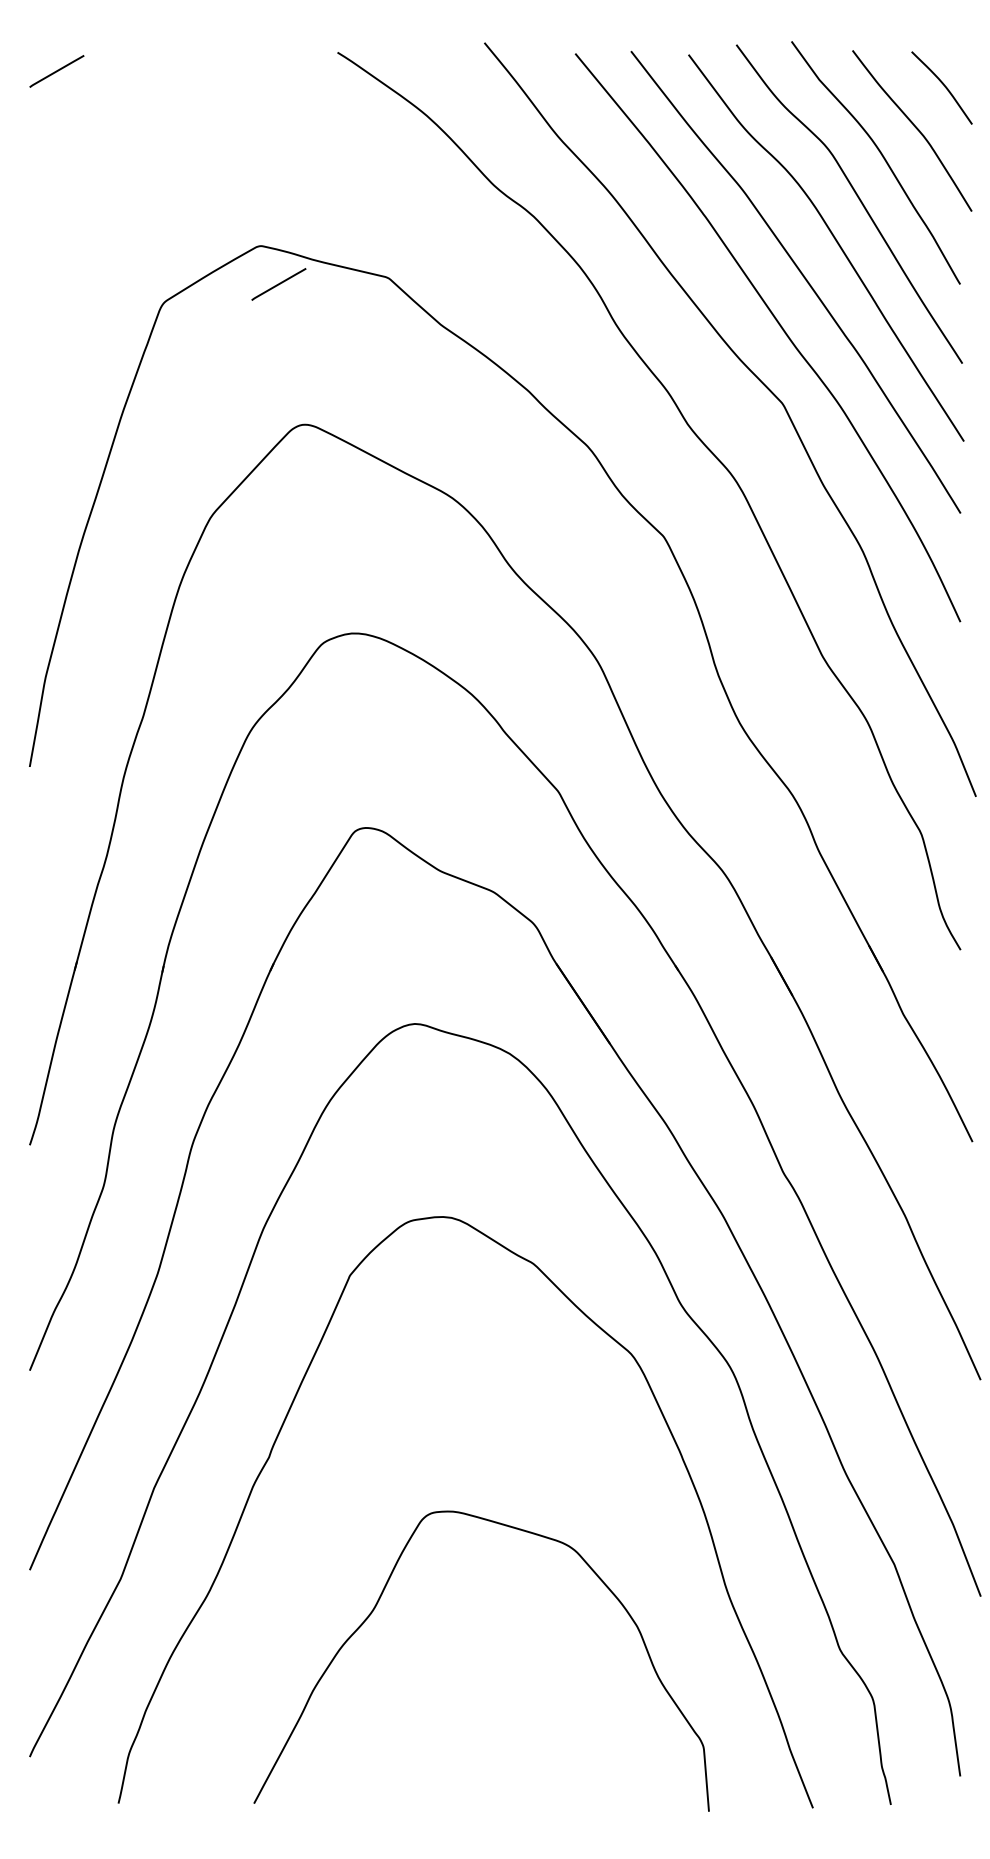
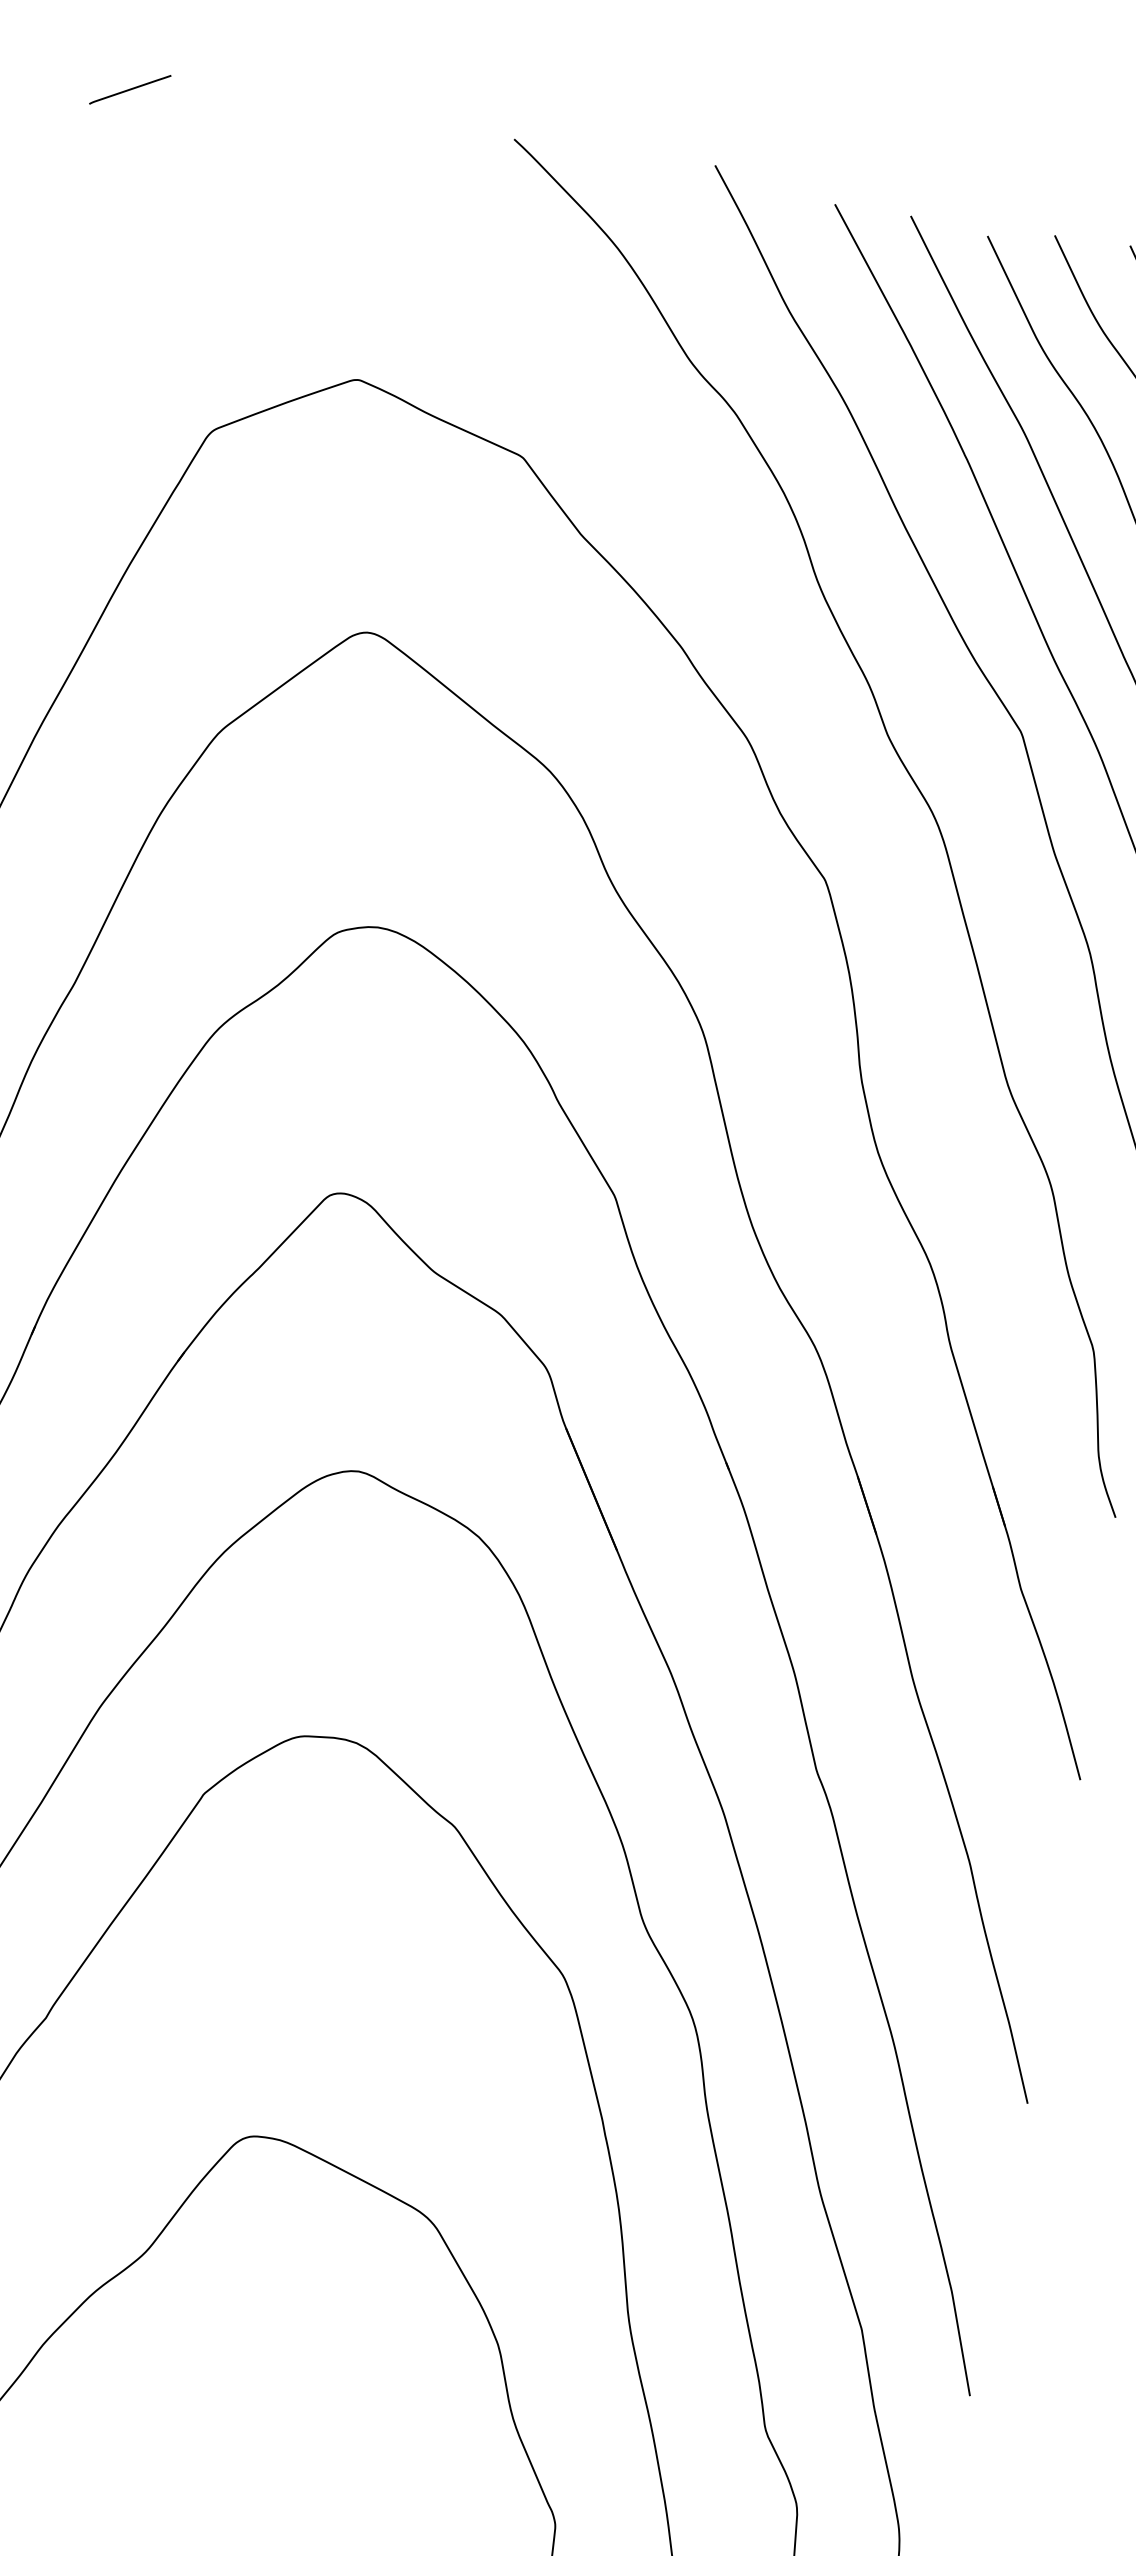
line: (278, 284) -> (372, 436), removed

